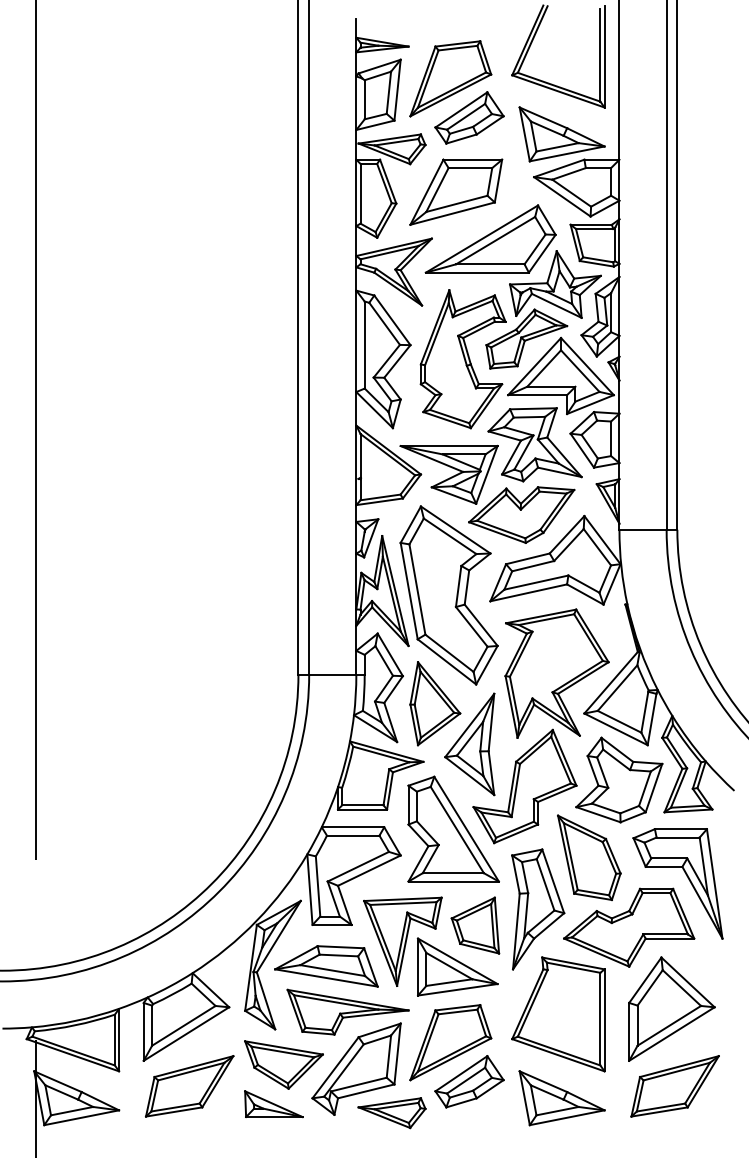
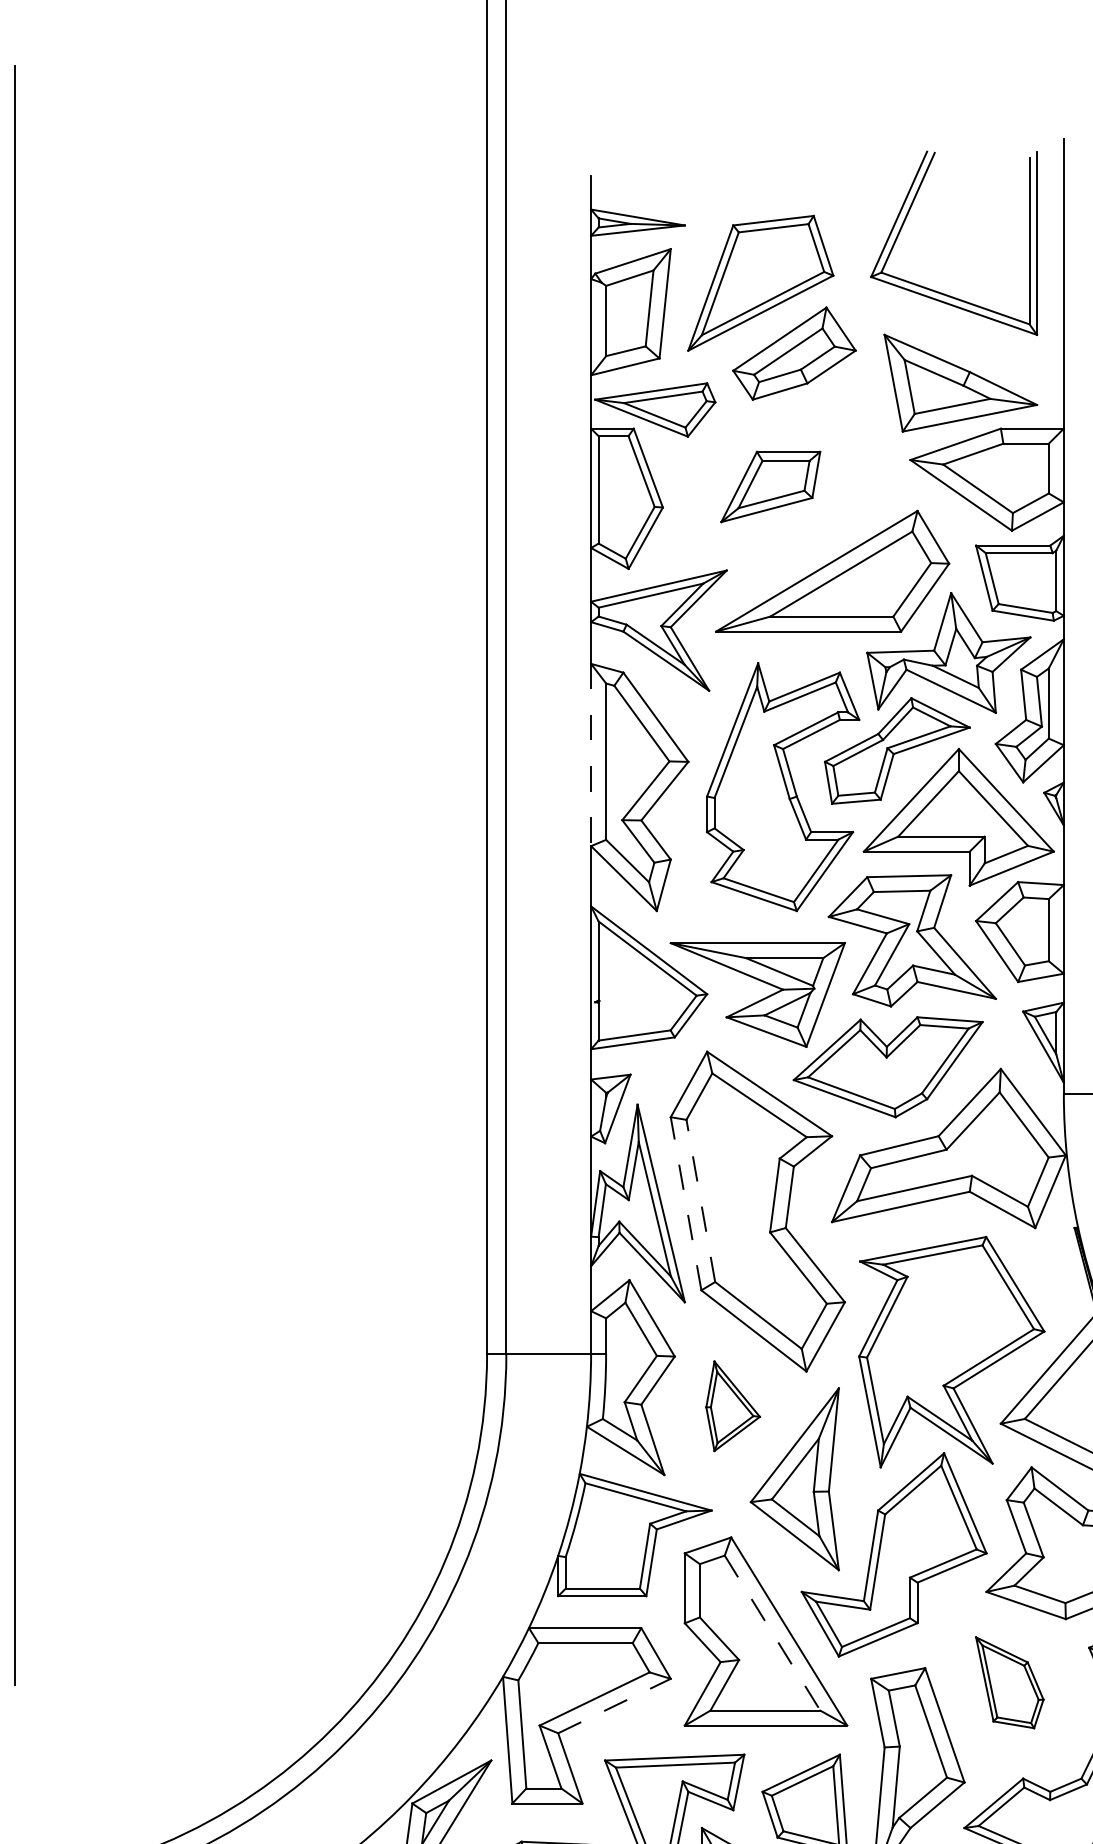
part: (456, 191) -> (771, 485), size x0.6
line: (356, 341) -> (591, 755), solid -> dashed
line: (417, 589) -> (700, 1200), solid -> dashed
line: (409, 591) -> (686, 1204), solid -> dashed
part: (435, 703) -> (733, 1405), size x0.6
line: (457, 830) -> (772, 1633), solid -> dashed
part: (589, 857) -> (1010, 1682), size x0.6
line: (369, 870) -> (614, 1705), solid -> dashed

